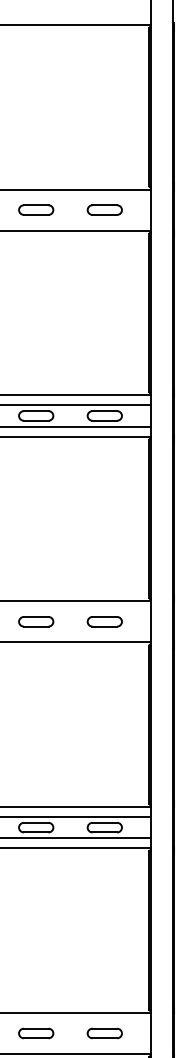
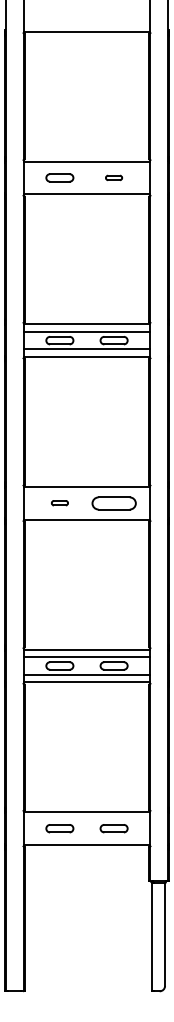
part: (104, 209) -> (113, 177), size x0.6
part: (35, 620) -> (59, 502), size x0.6
part: (104, 620) -> (113, 502), size x1.6

